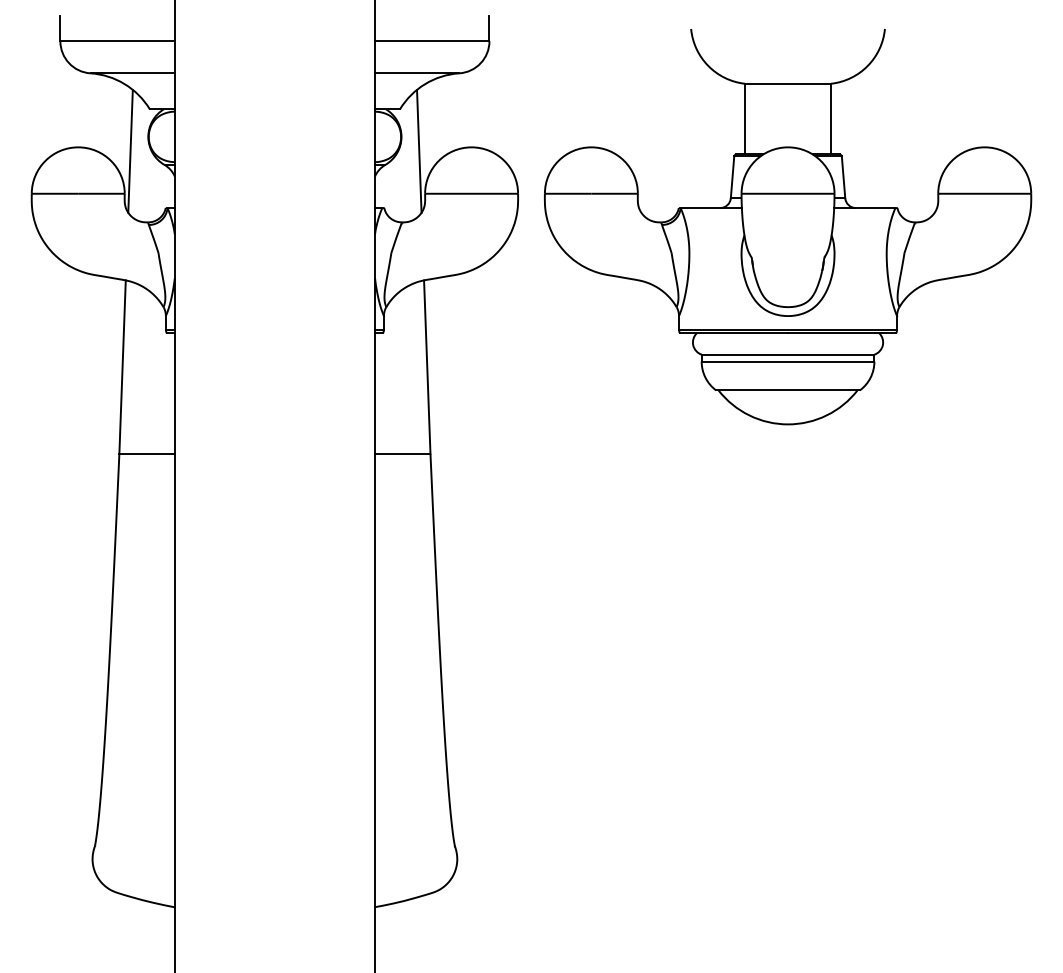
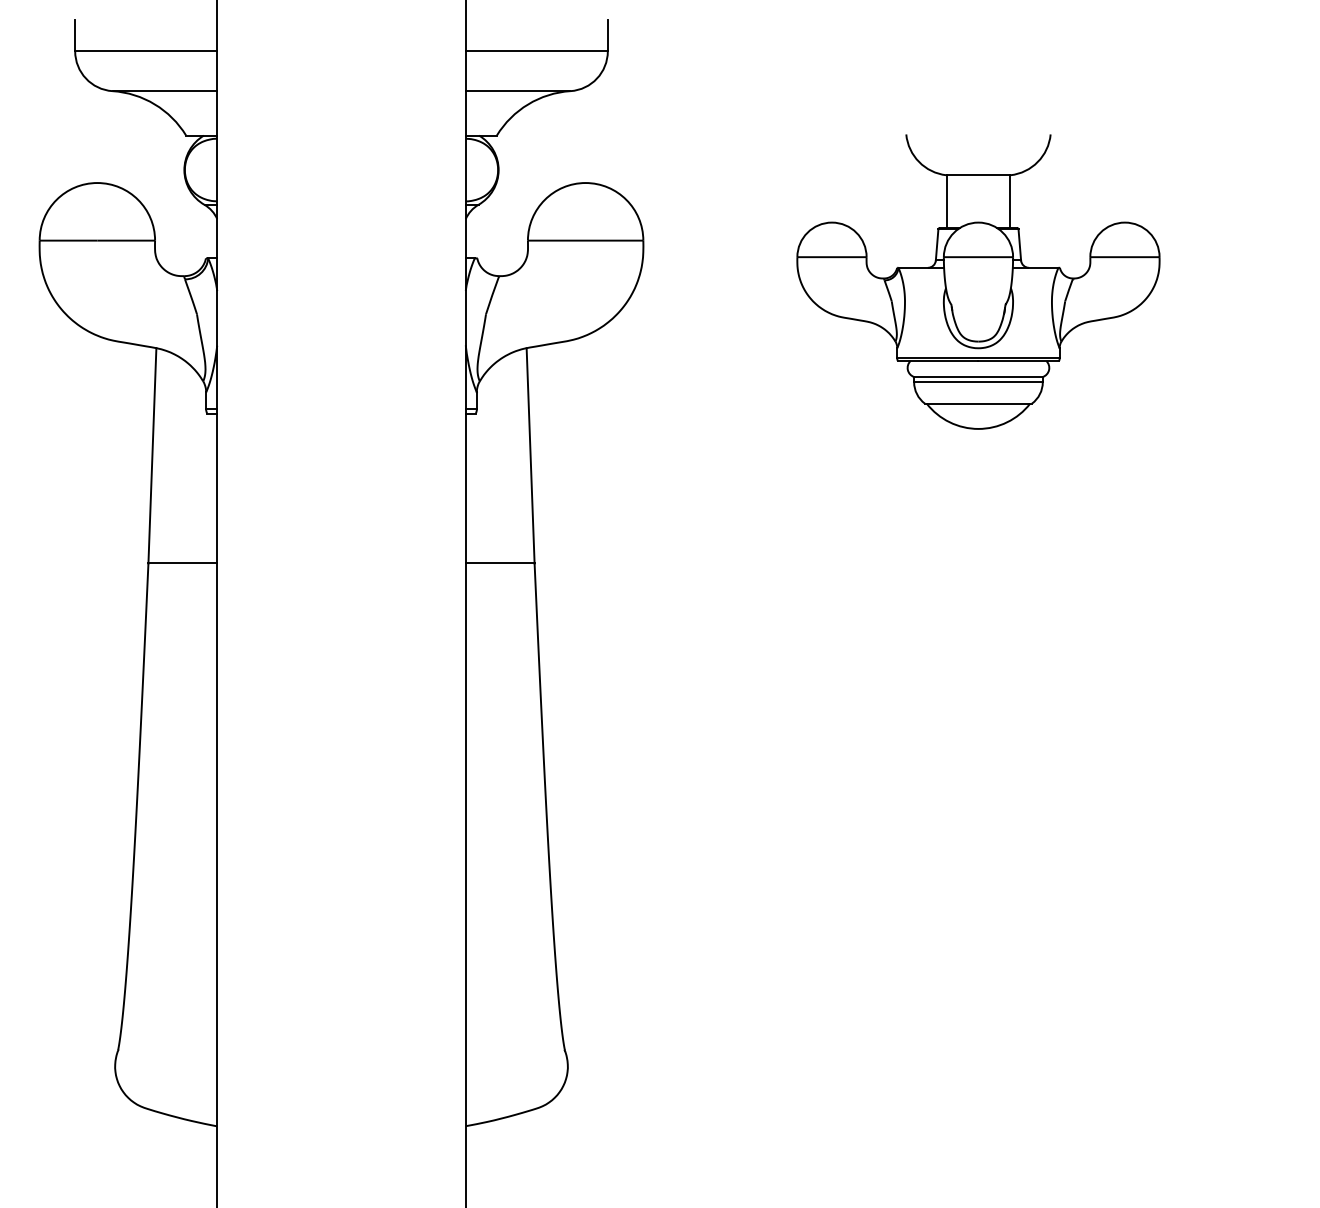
line: (130, 150) -> (162, 187), removed
line: (419, 151) -> (520, 188), removed
part: (788, 226) -> (978, 281), size x0.6

